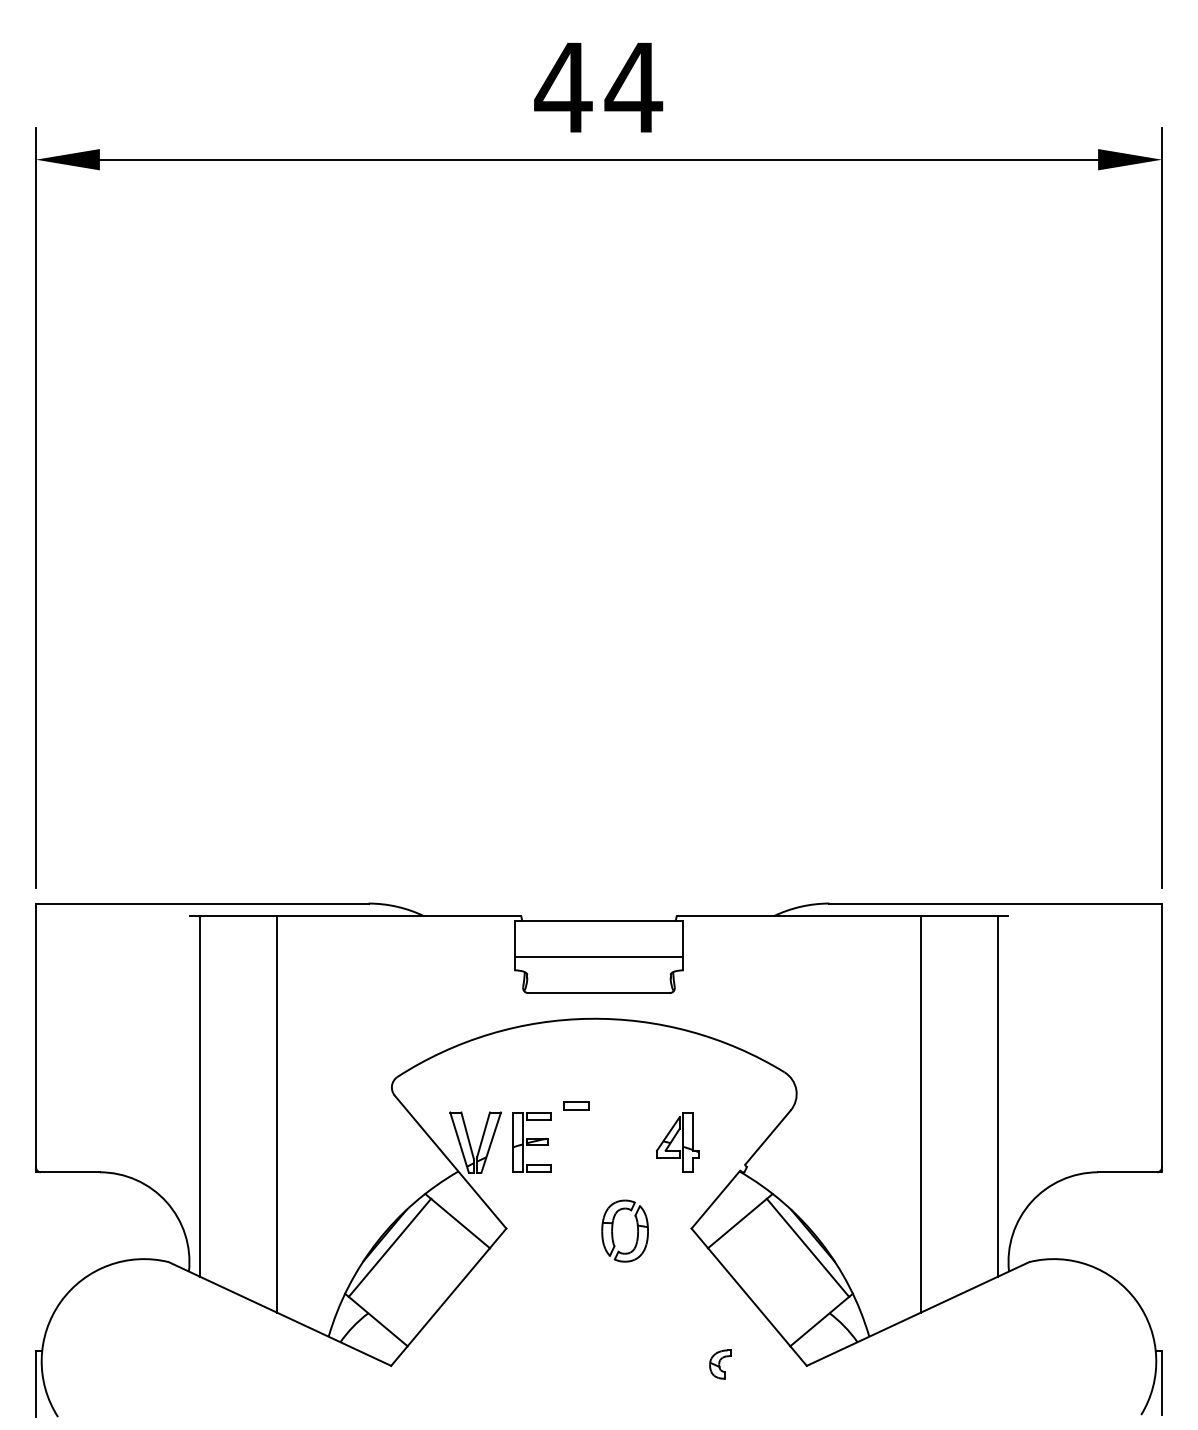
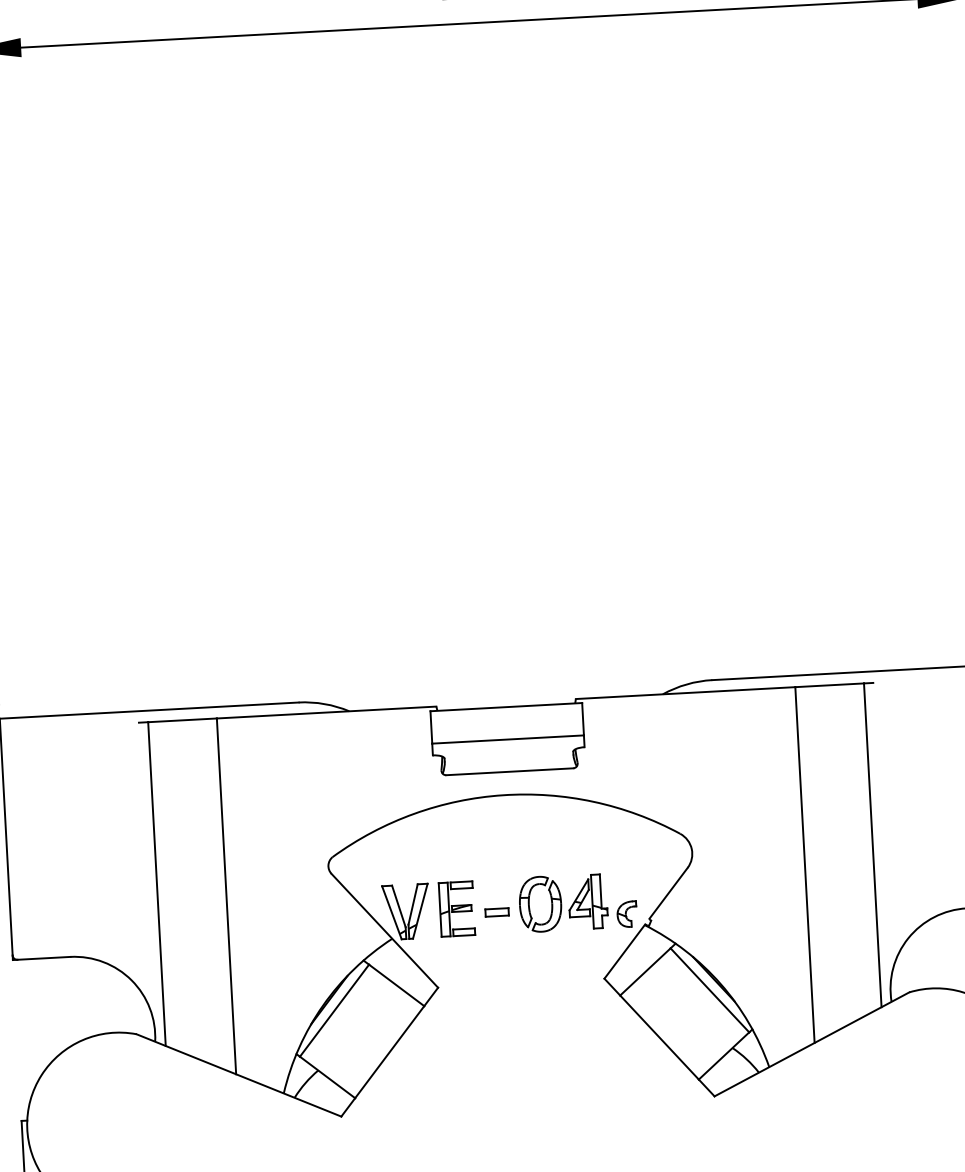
part: (576, 1105) -> (497, 912), moved
part: (613, 1228) -> (529, 902), moved
part: (720, 1364) -> (626, 914), moved

